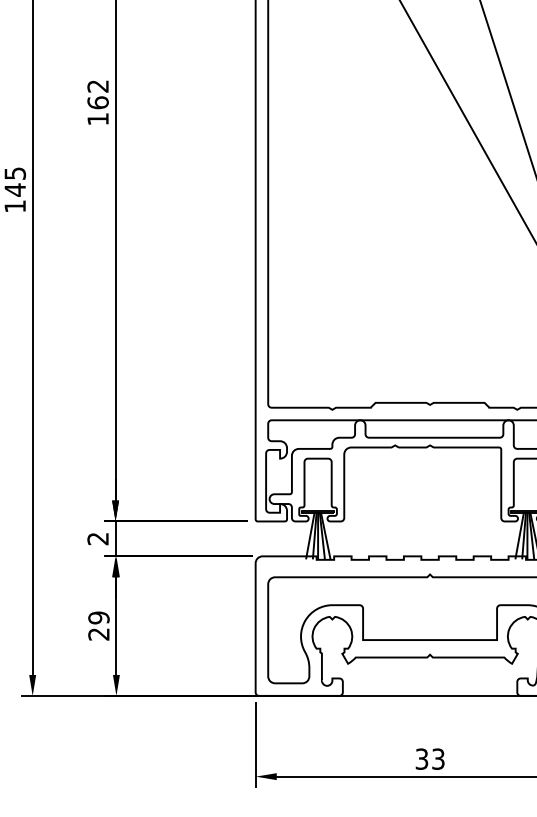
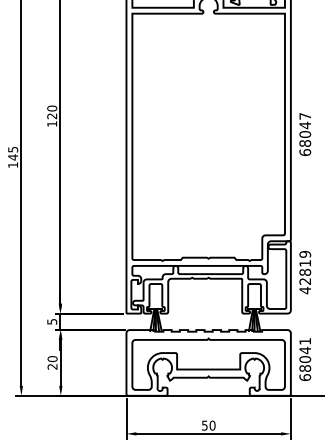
text: (98, 94) -> (52, 112), 162 -> 120
text: (98, 538) -> (52, 321), 2 -> 5
text: (98, 618) -> (52, 359), 29 -> 20
text: (429, 758) -> (208, 425), 33 -> 50

